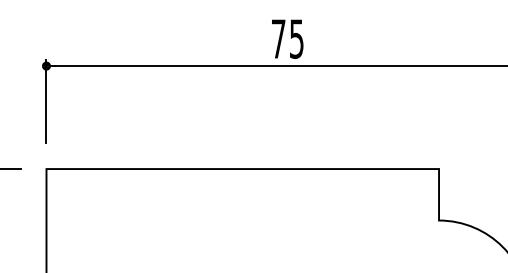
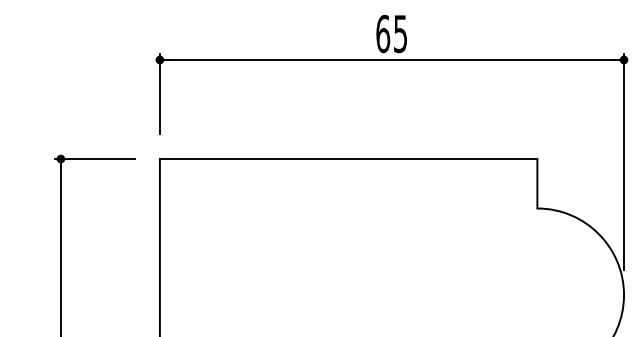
text: (279, 38) -> (383, 33), 75 -> 65

